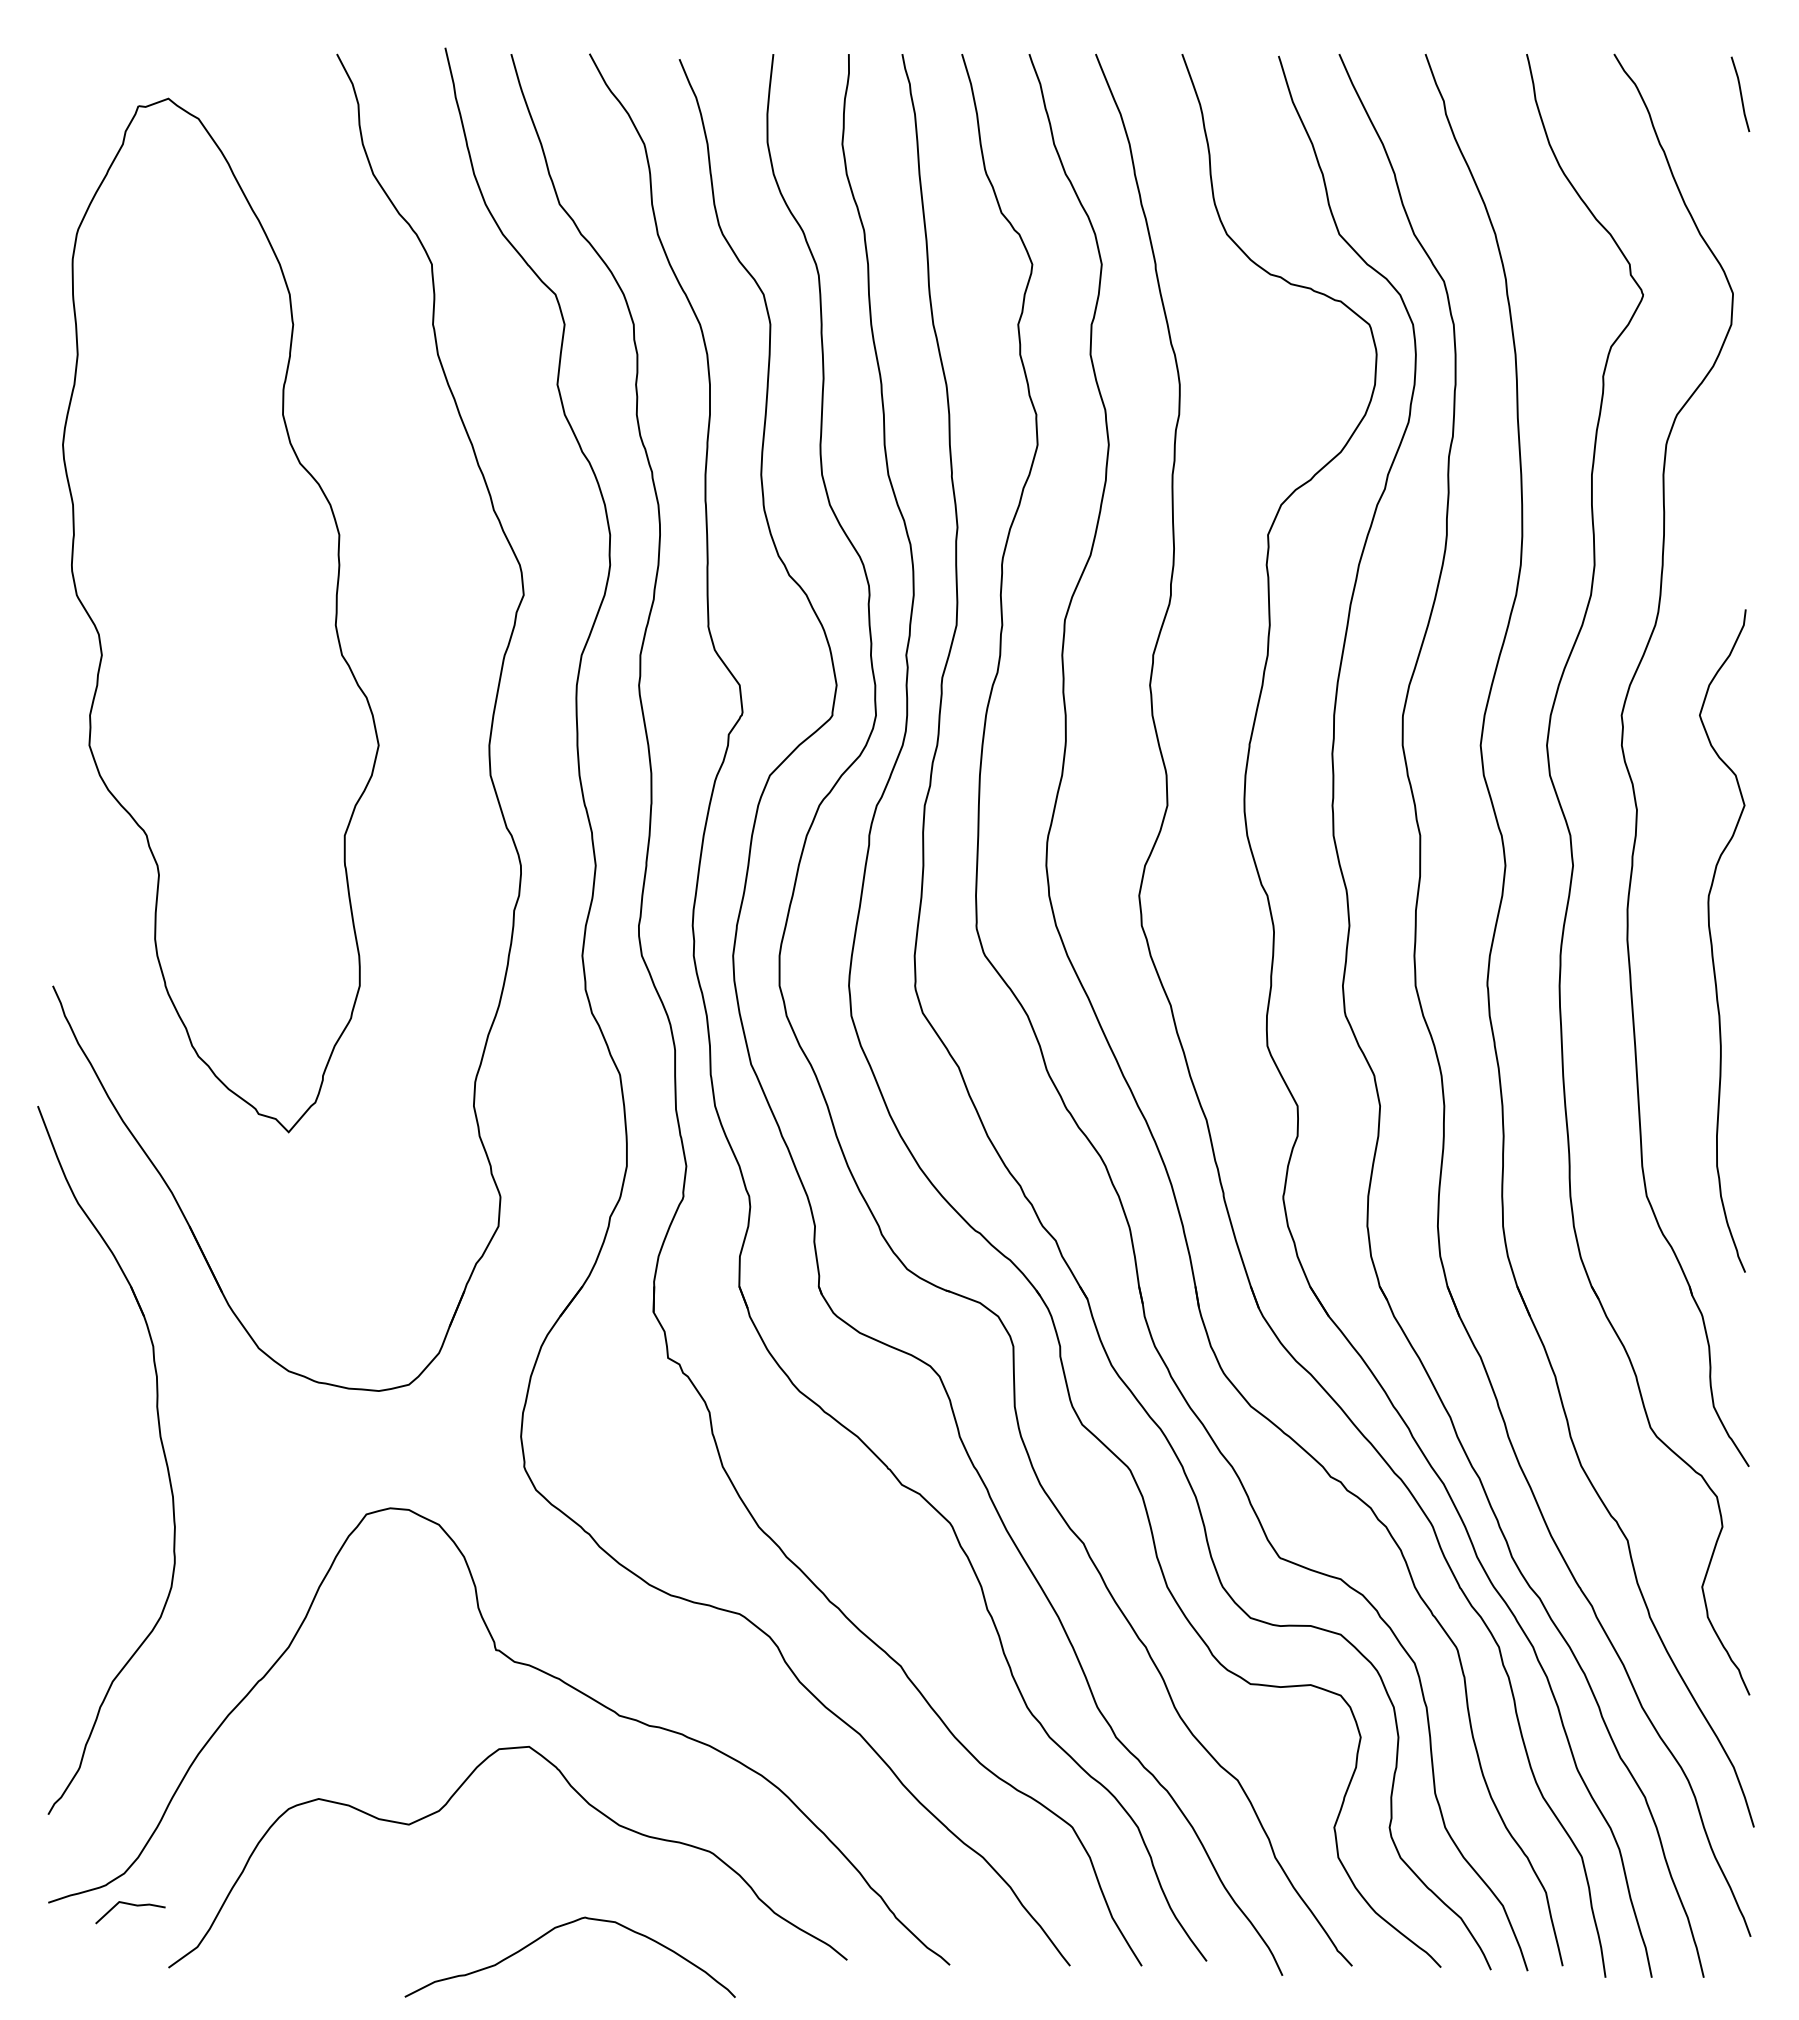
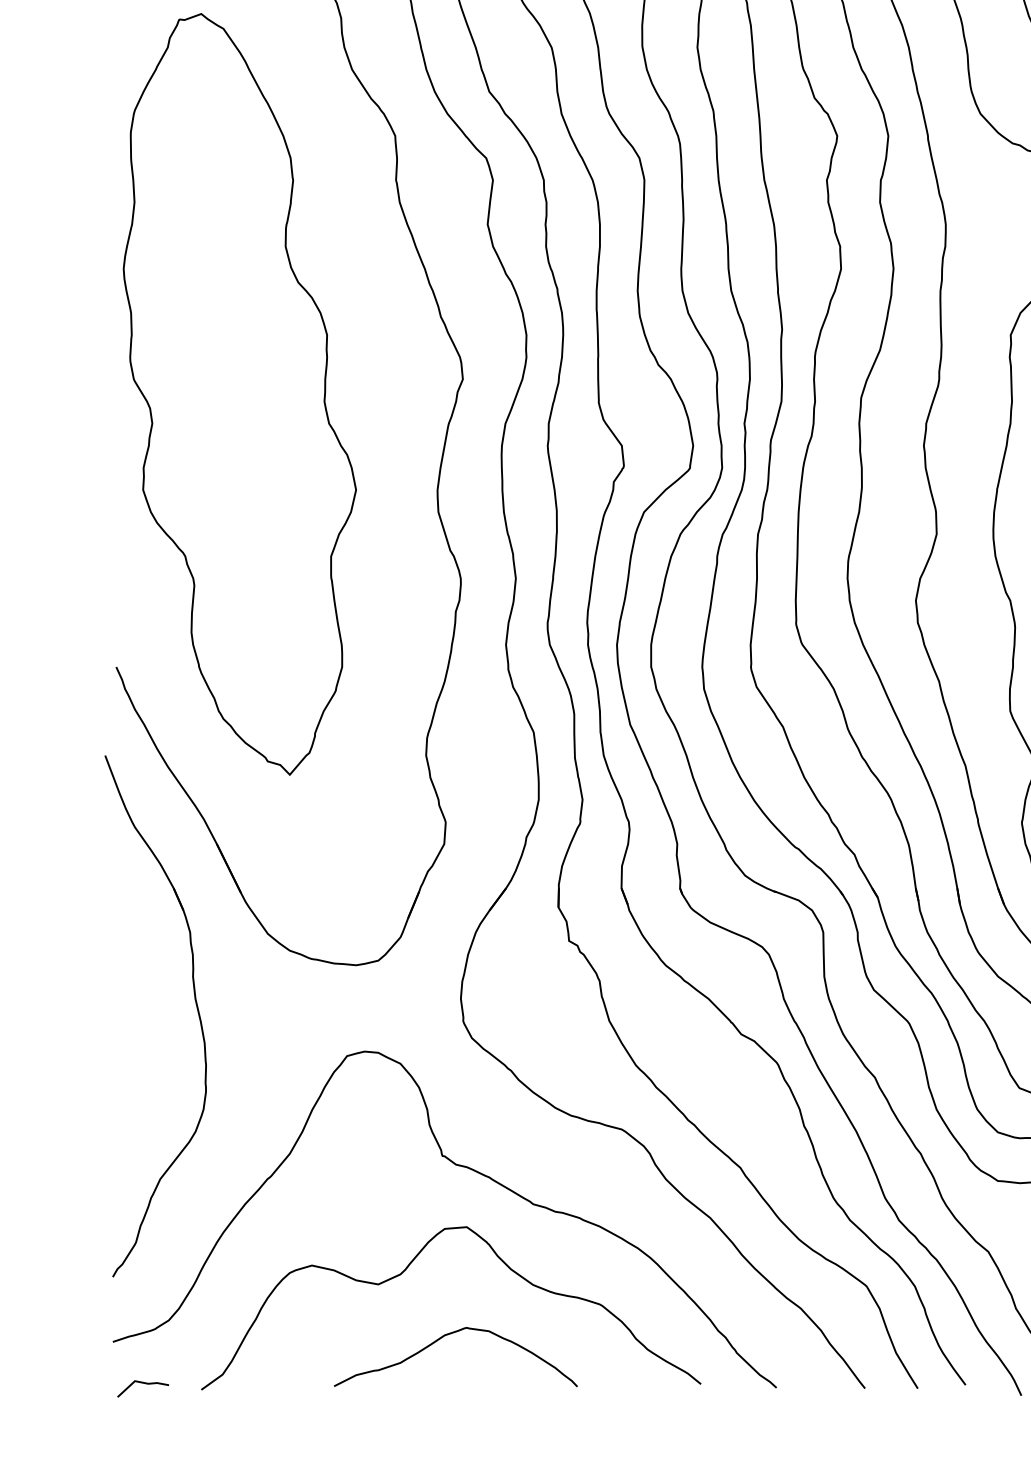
line: (130, 1905) -> (143, 1383), moved
curve: (559, 1927) -> (447, 1335), moved

